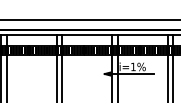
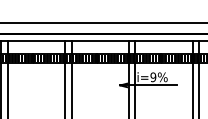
text: (133, 67) -> (153, 77), i=1%%% -> i=9%%%

